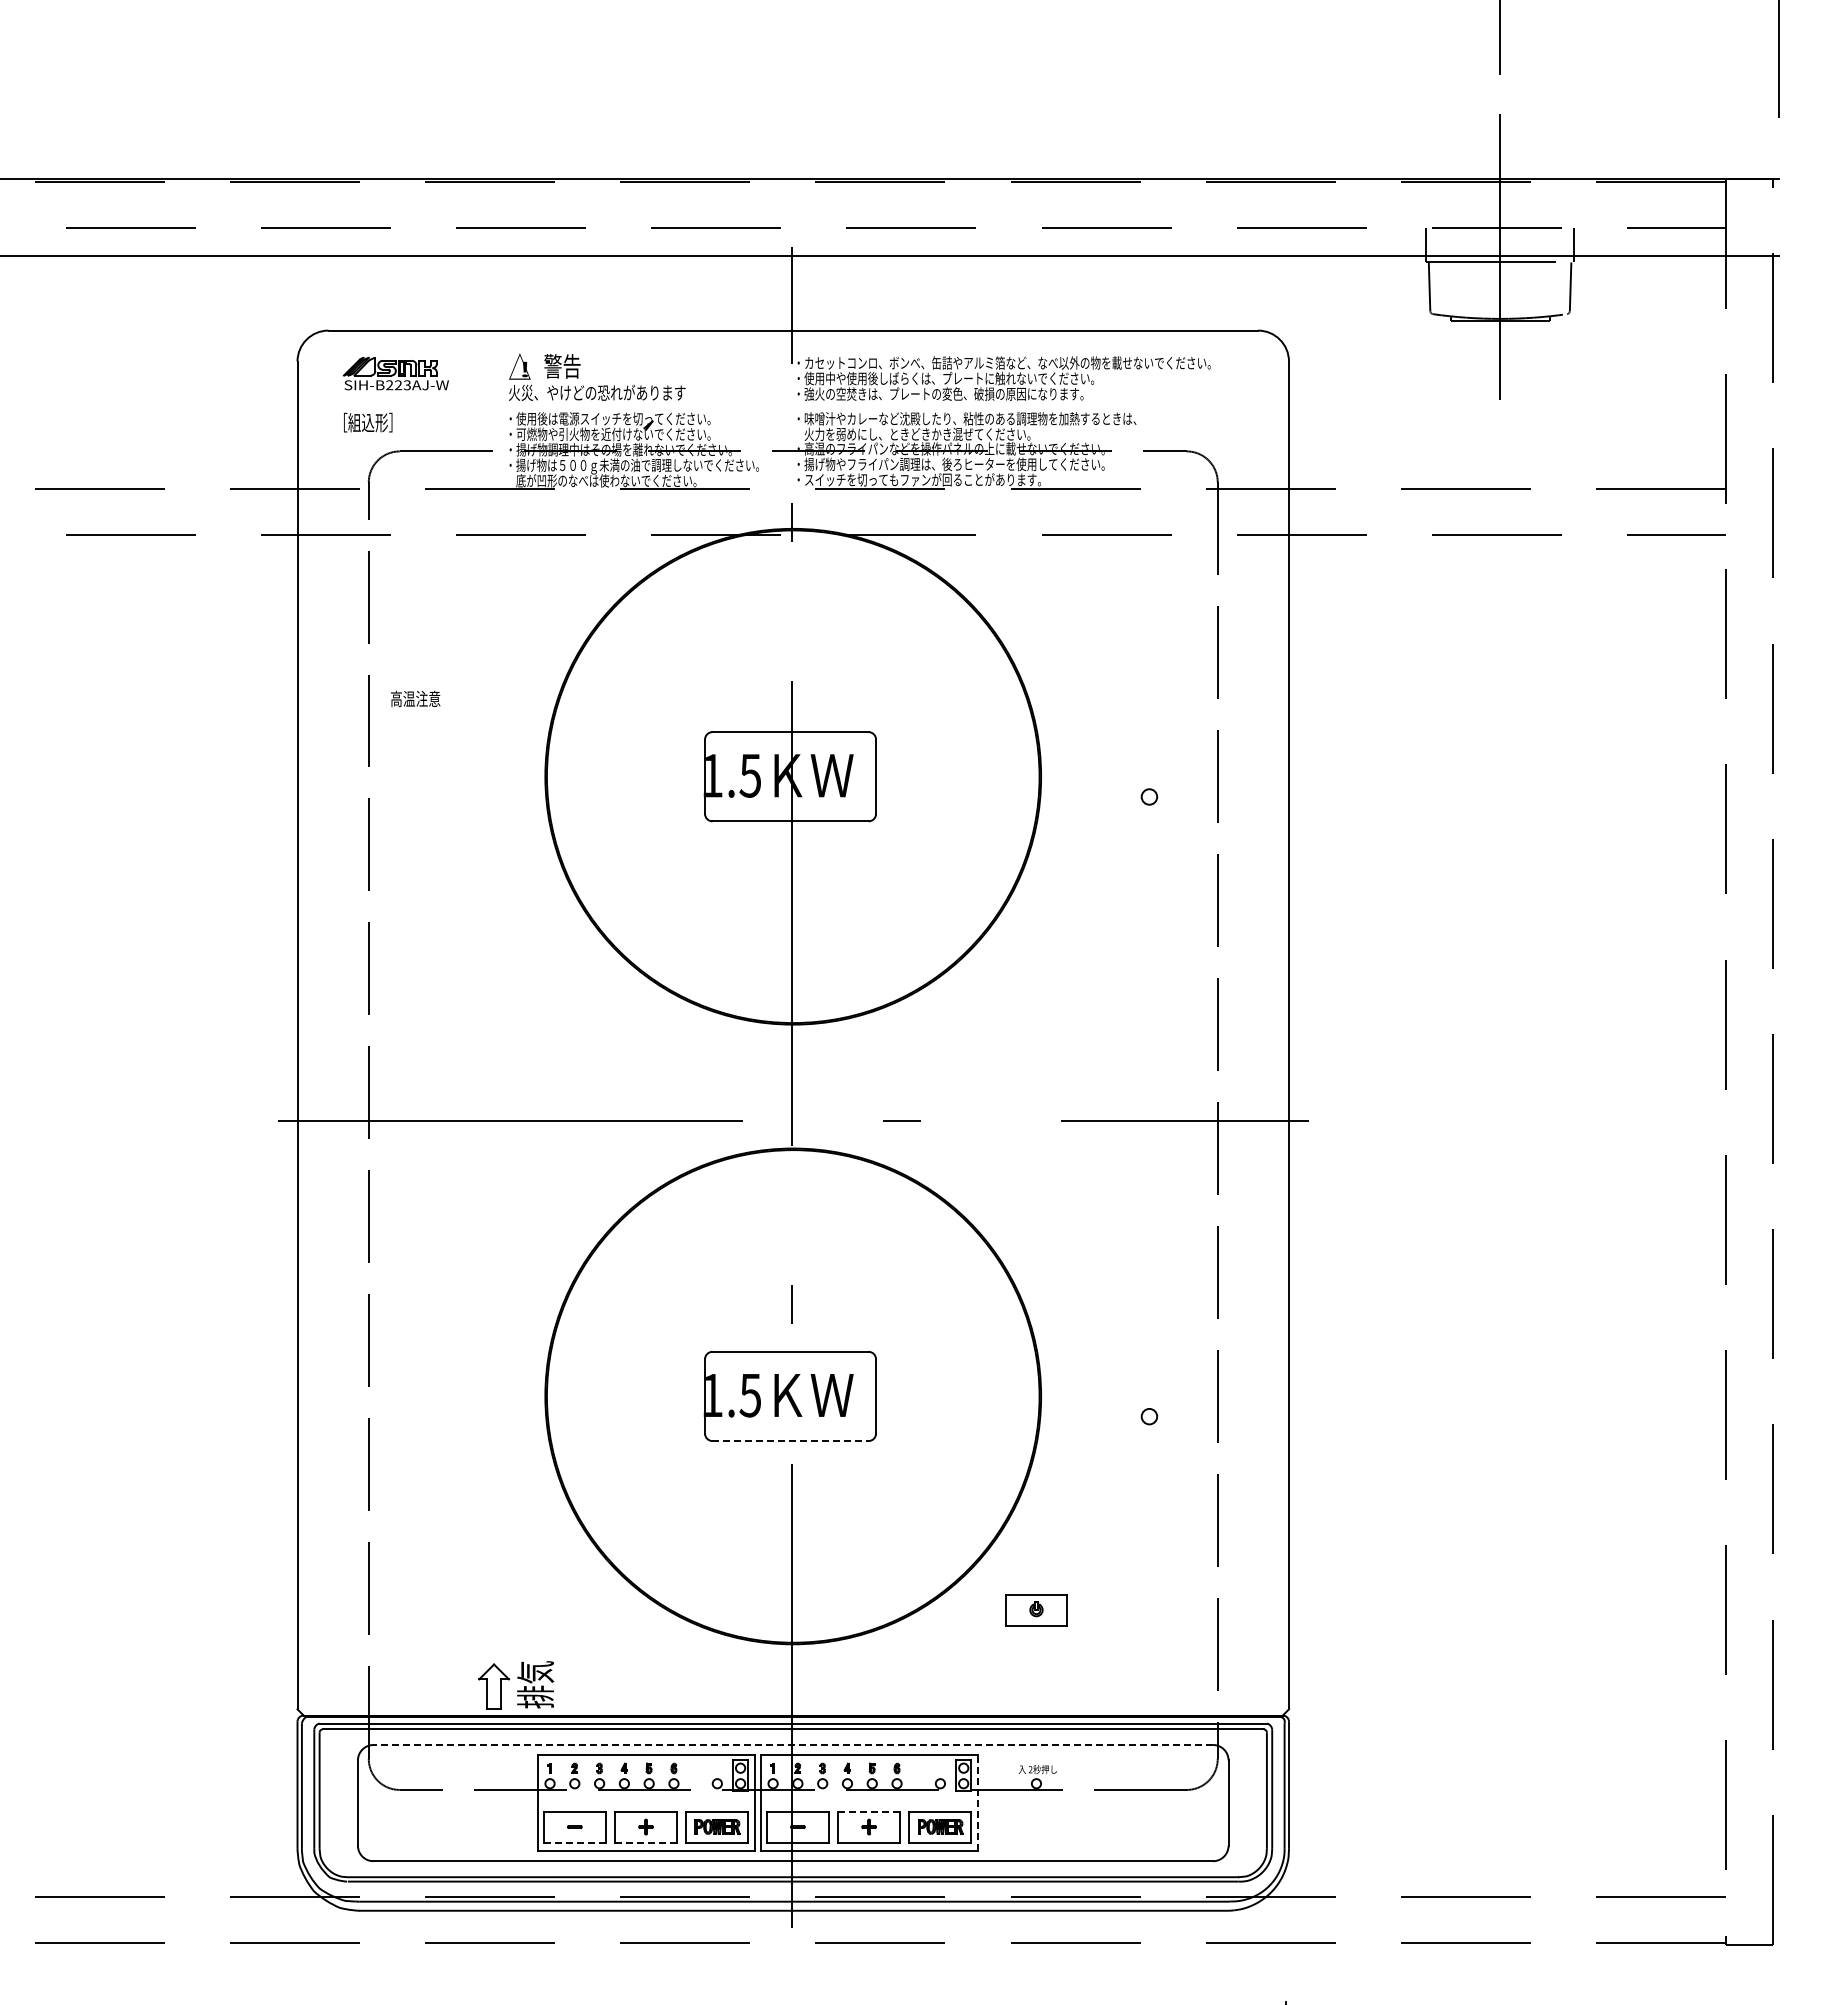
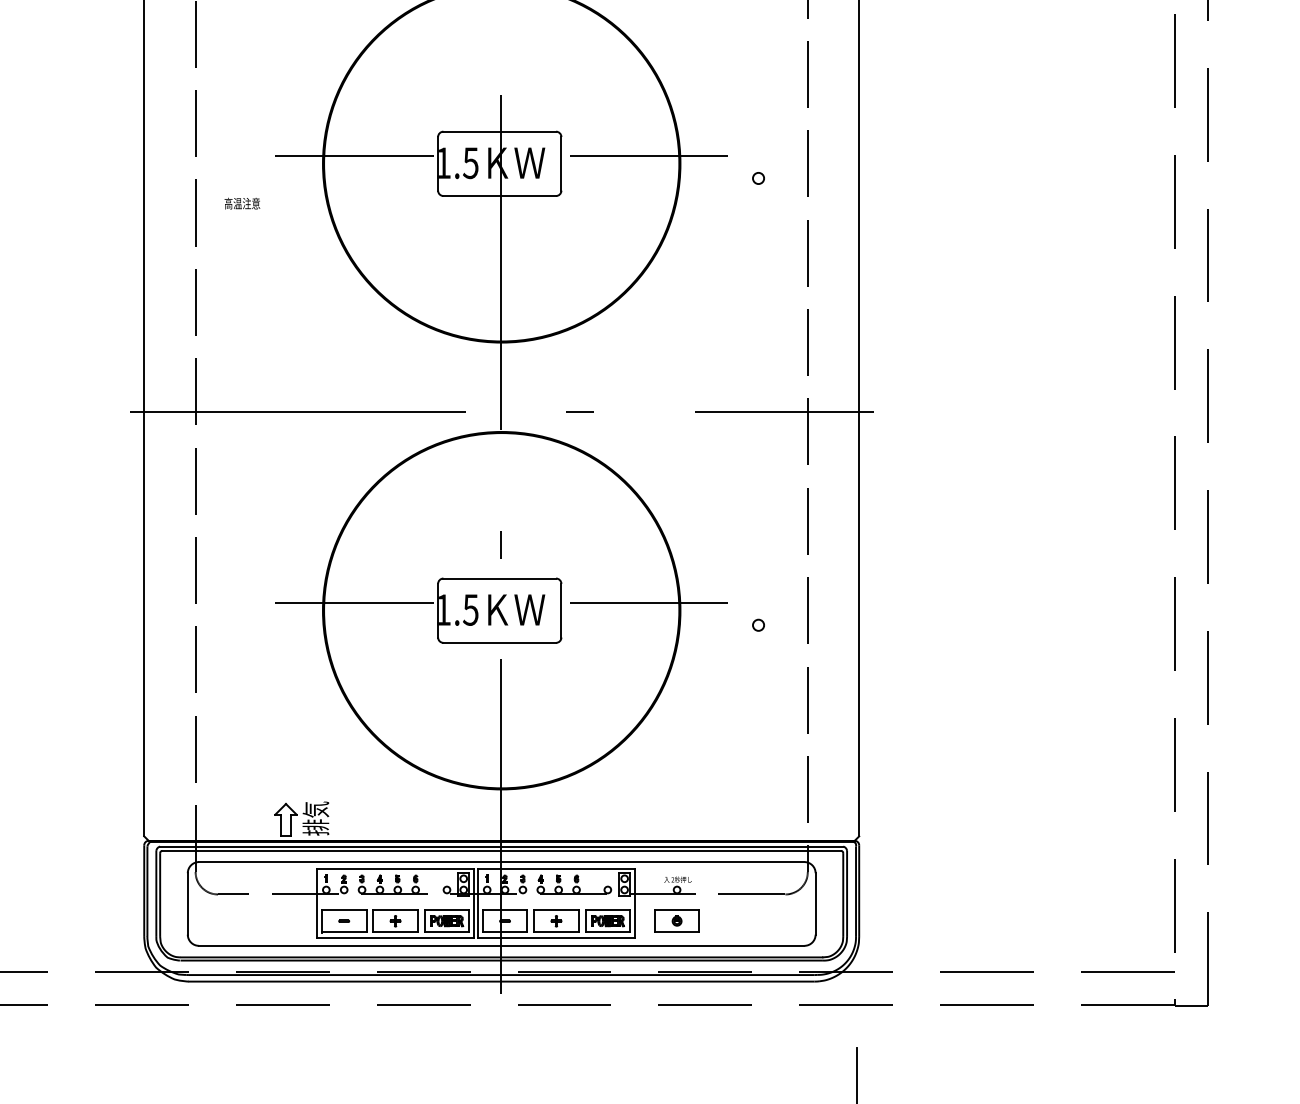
text: (415, 698) -> (242, 203), moved
line: (589, 766) -> (354, 156), added
line: (997, 766) -> (648, 156), added
line: (589, 1385) -> (354, 602), added
line: (997, 1385) -> (648, 602), added
line: (791, 1441) -> (500, 643), dashed -> solid
part: (1036, 1610) -> (677, 921), moved
line: (793, 1745) -> (501, 862), dashed -> solid
line: (977, 1802) -> (634, 903), dashed -> solid
line: (869, 1811) -> (556, 910), dashed -> solid
line: (574, 1842) -> (343, 932), dashed -> solid
line: (646, 1842) -> (395, 932), dashed -> solid

